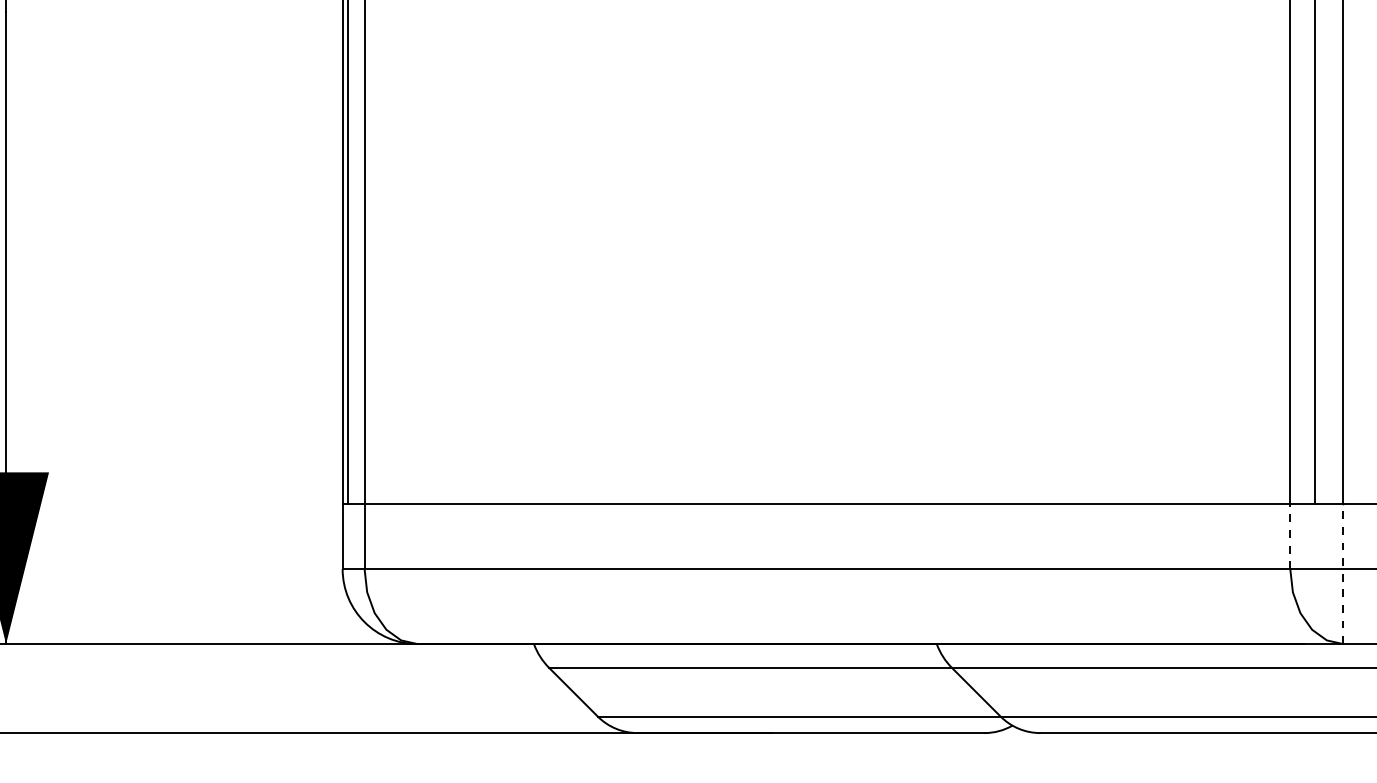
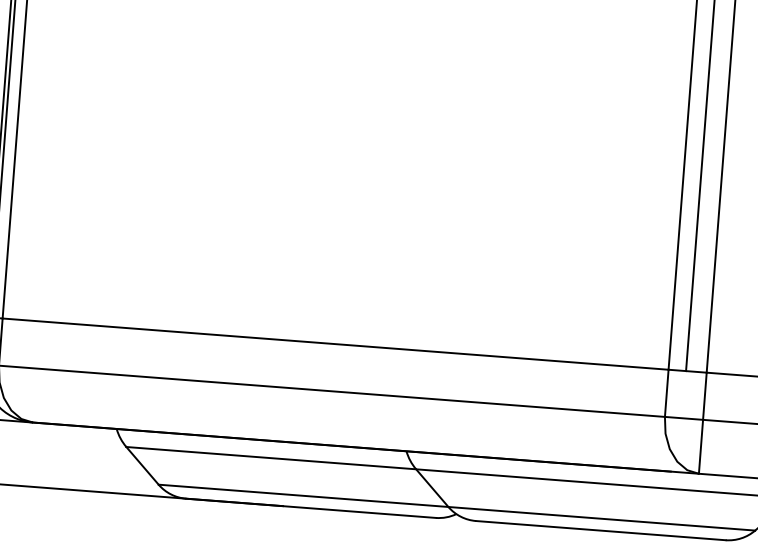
line: (1290, 536) -> (666, 393), dashed -> solid
line: (1343, 573) -> (702, 423), dashed -> solid

